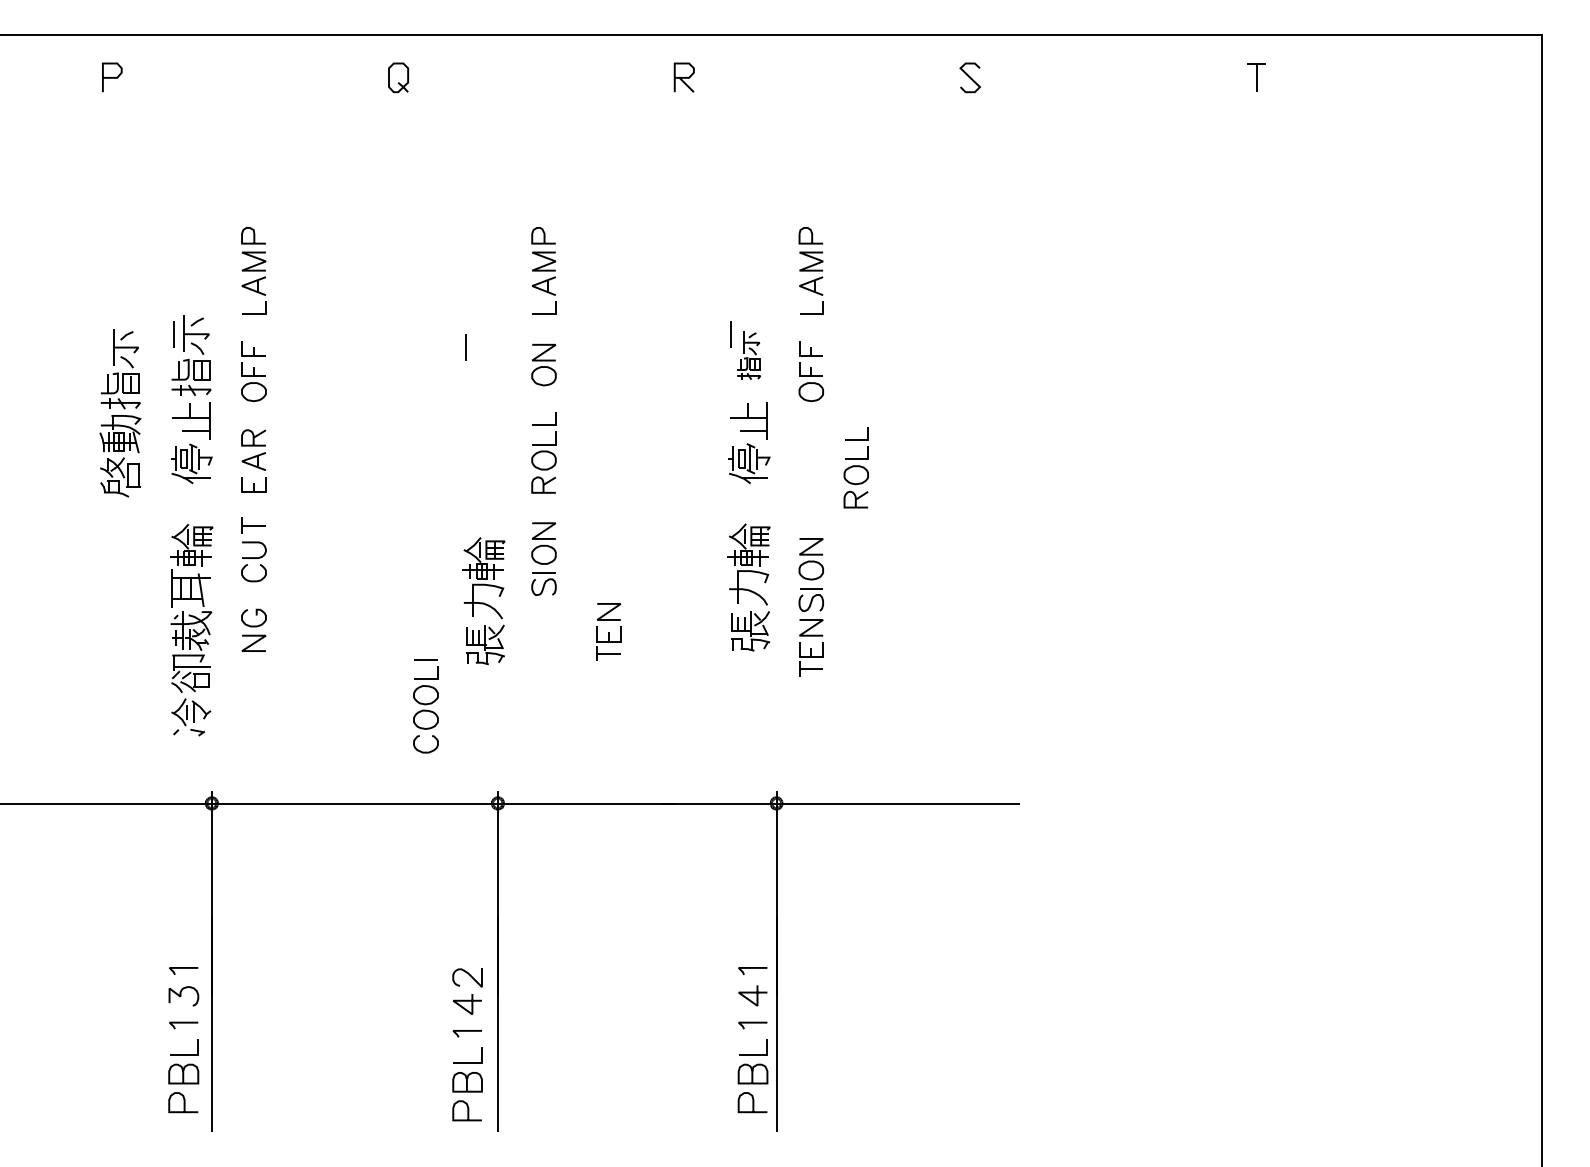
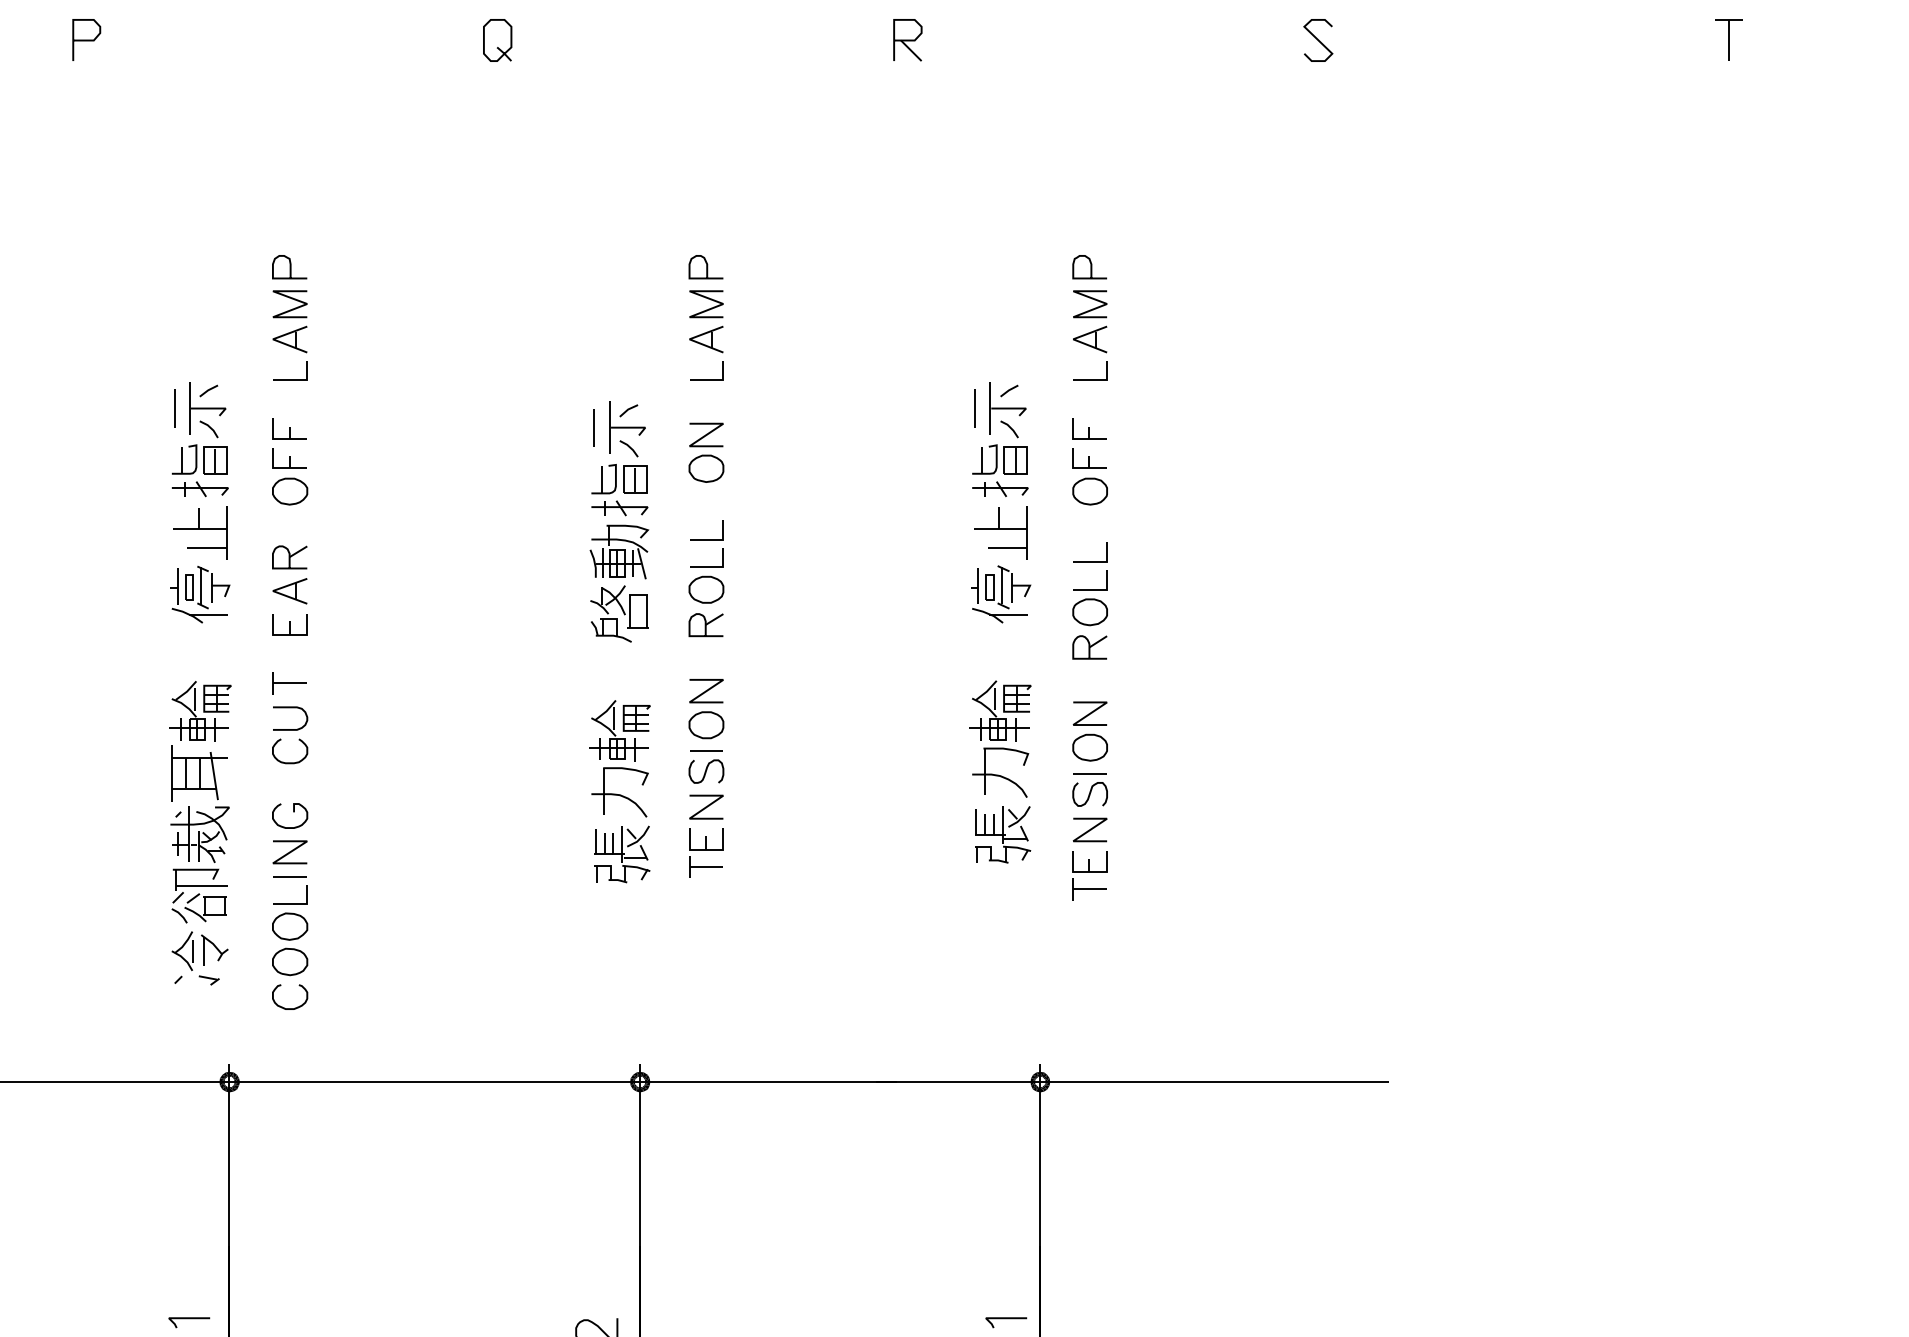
part: (748, 355) -> (999, 439), size x1.67
part: (120, 413) -> (619, 522), moved
part: (855, 467) -> (1088, 601), moved
part: (608, 631) -> (705, 835), moved
part: (425, 706) -> (289, 942), moved

